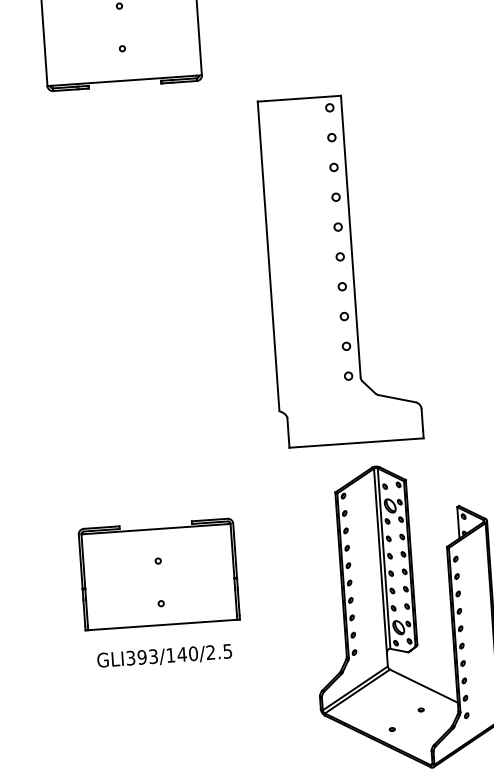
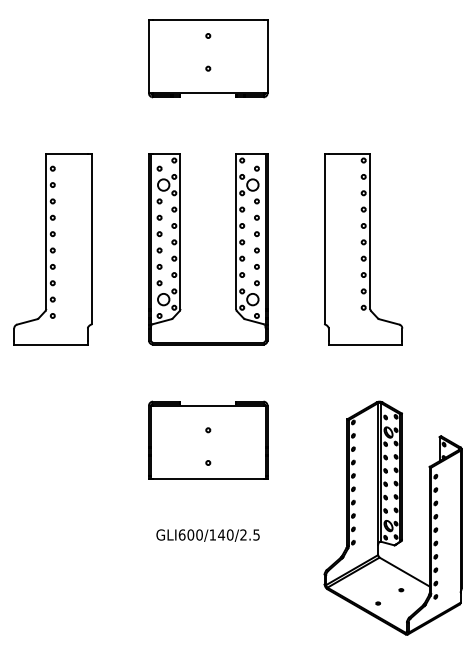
part: (340, 269) -> (363, 249), size x0.71
part: (174, 281) -> (235, 249), added
part: (159, 573) -> (208, 439), moved
text: (141, 656) -> (190, 534), GLI393/140/2.5 -> GLI600/140/2.5

